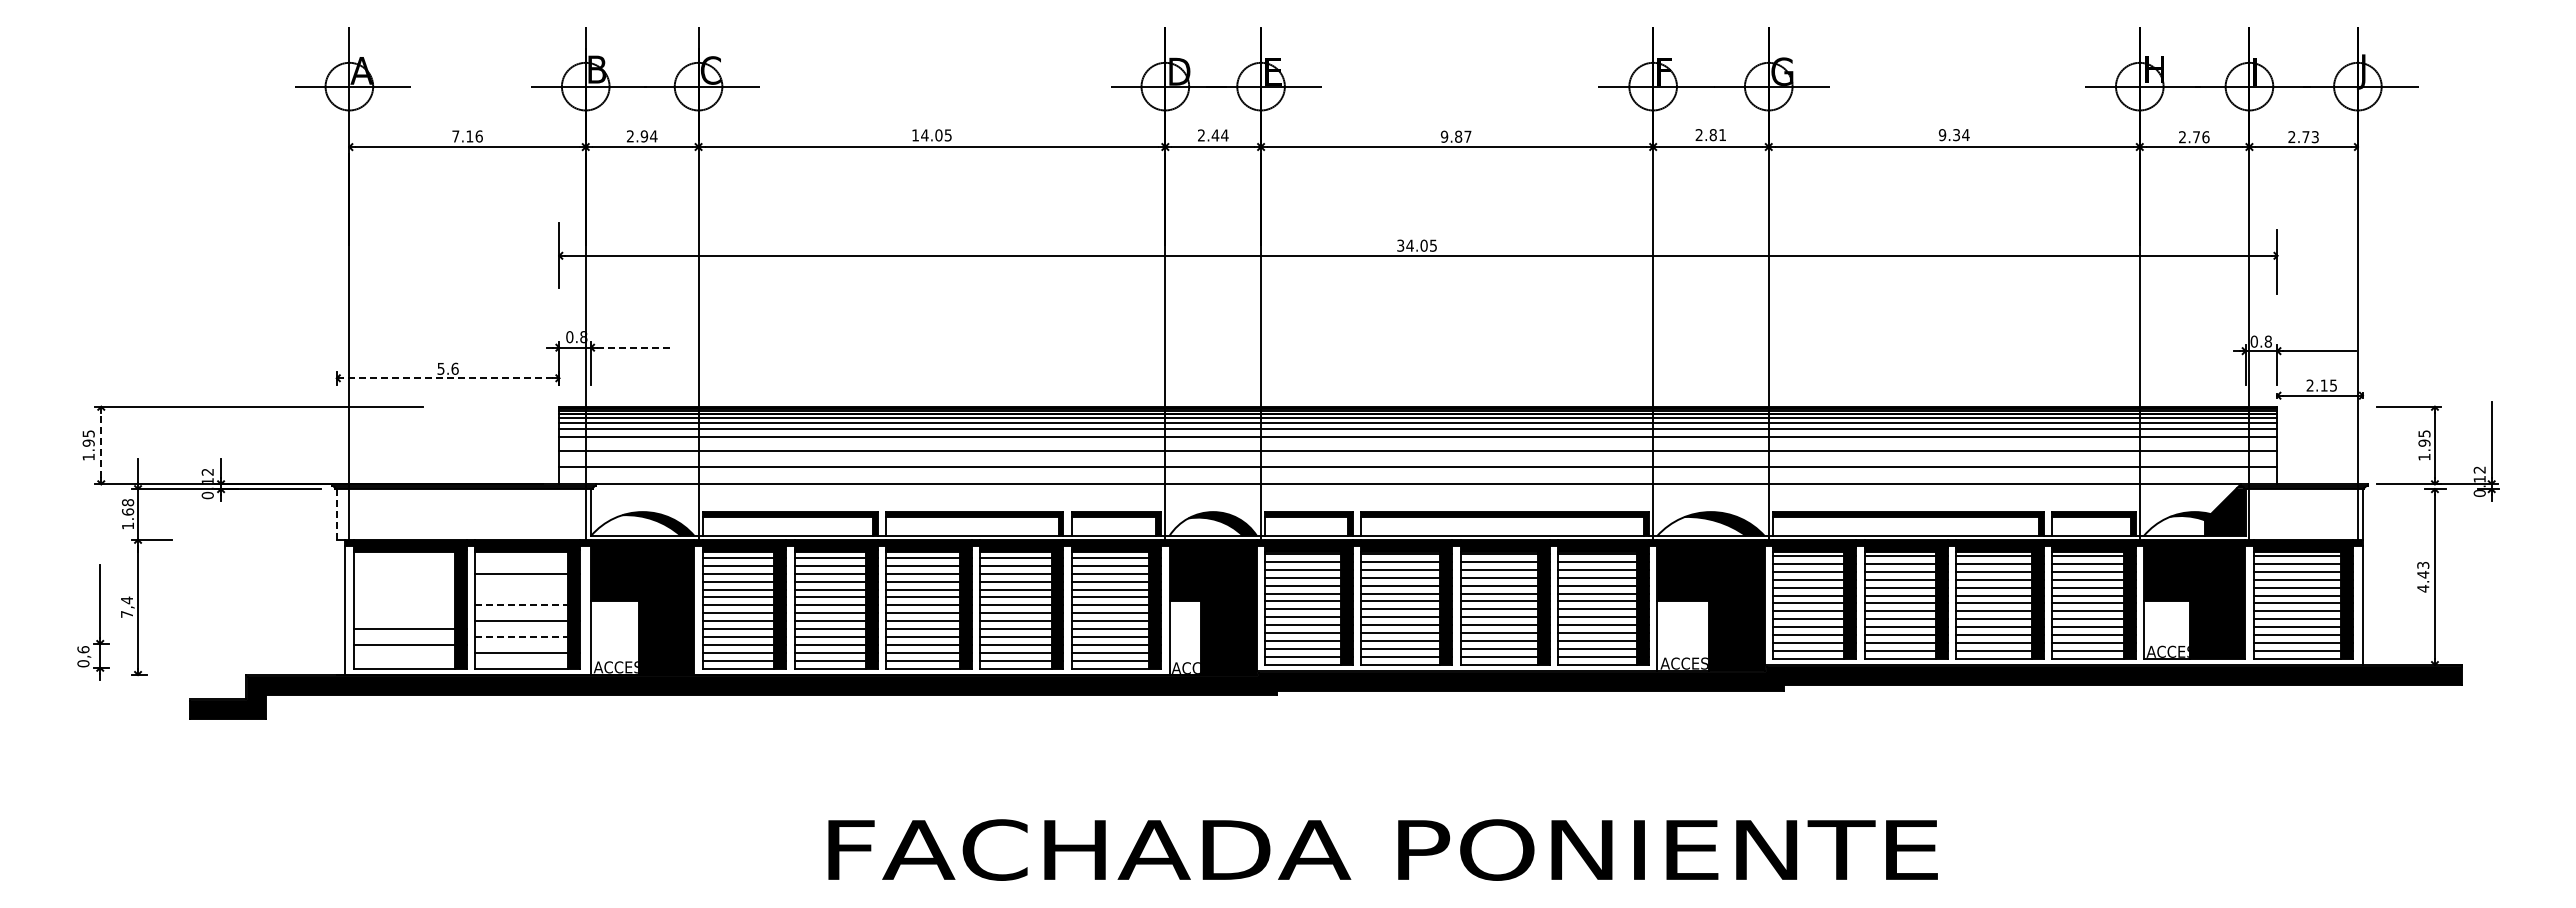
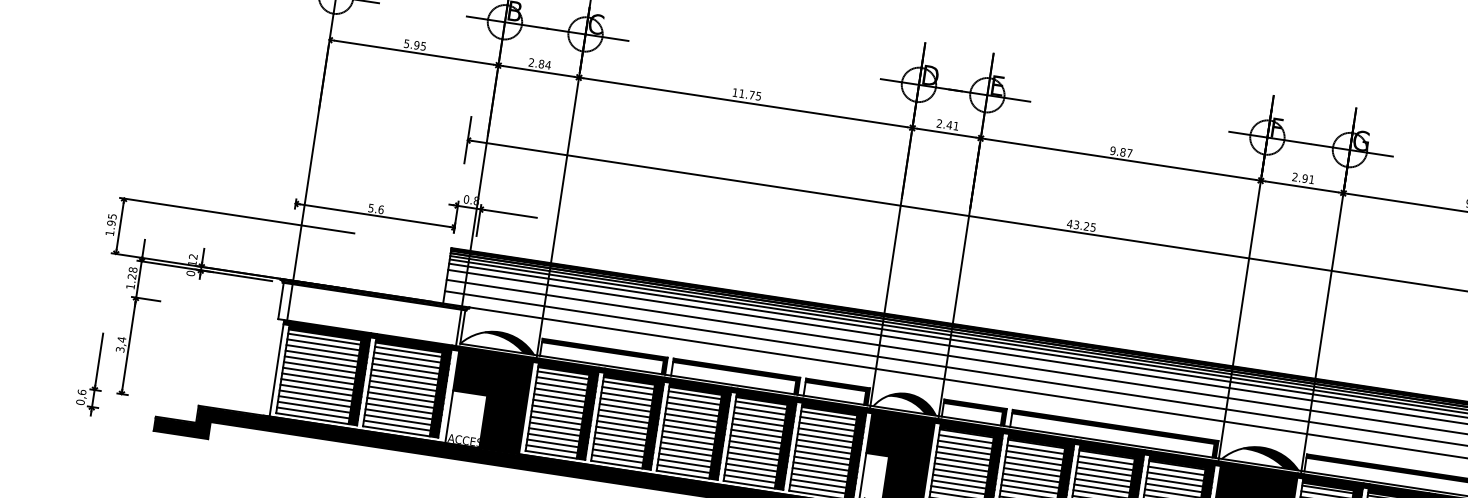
text: (931, 135) -> (746, 94), 14.05 -> 11.75
text: (1224, 135) -> (955, 126), 2.44 -> 2.41
text: (1712, 135) -> (1304, 178), 2.81 -> 2.91
text: (467, 136) -> (415, 45), 7.16 -> 5.95
text: (644, 136) -> (541, 64), 2.94 -> 2.84
text: (1411, 245) -> (1077, 224), 34.05 -> 43.25
line: (633, 347) -> (510, 213), dashed -> solid
line: (447, 378) -> (374, 215), dashed -> solid
line: (101, 445) -> (120, 226), dashed -> solid
text: (128, 511) -> (132, 276), 1.68 -> 1.28
line: (336, 514) -> (280, 300), dashed -> solid
line: (409, 557) -> (328, 339), added
line: (527, 557) -> (412, 352), added
line: (409, 565) -> (327, 345), added
line: (527, 565) -> (411, 358), added
line: (409, 573) -> (326, 350), added
line: (409, 581) -> (325, 356), added
line: (527, 581) -> (409, 369), added
line: (409, 589) -> (324, 362), added
line: (527, 589) -> (409, 375), added
line: (409, 597) -> (323, 368), added
line: (527, 597) -> (408, 380), added
line: (409, 605) -> (323, 373), added
line: (527, 605) -> (407, 386), dashed -> solid
line: (409, 613) -> (322, 379), added
line: (527, 613) -> (406, 392), added
text: (126, 614) -> (119, 349), 7,4 -> 3,4
line: (409, 621) -> (321, 385), added
part: (93, 622) -> (92, 373), moved
line: (527, 629) -> (404, 403), added
line: (409, 637) -> (319, 396), added
line: (527, 637) -> (403, 409), dashed -> solid
line: (527, 645) -> (403, 415), added
line: (409, 653) -> (317, 408), added
line: (409, 661) -> (317, 413), added
line: (527, 661) -> (401, 426), added

